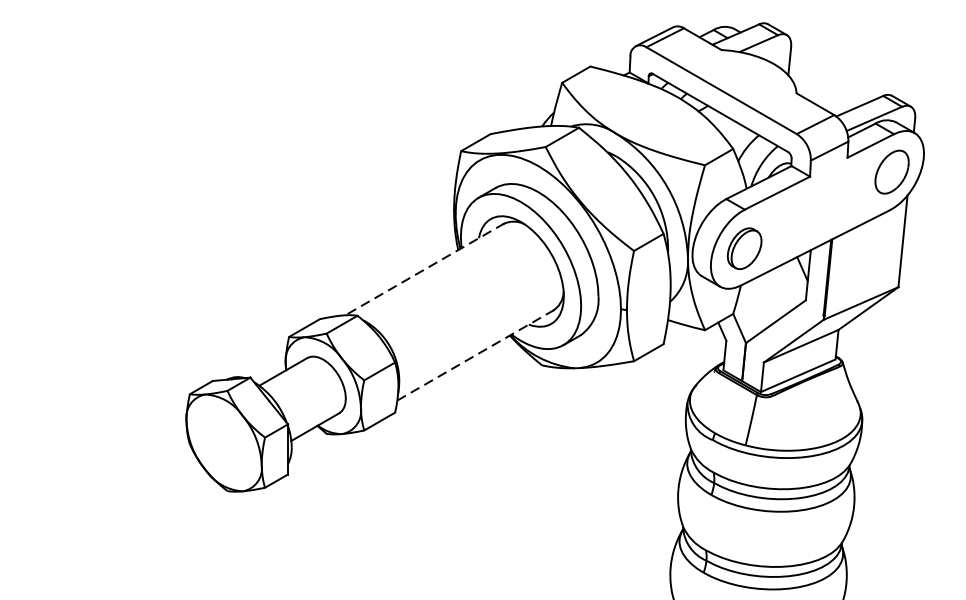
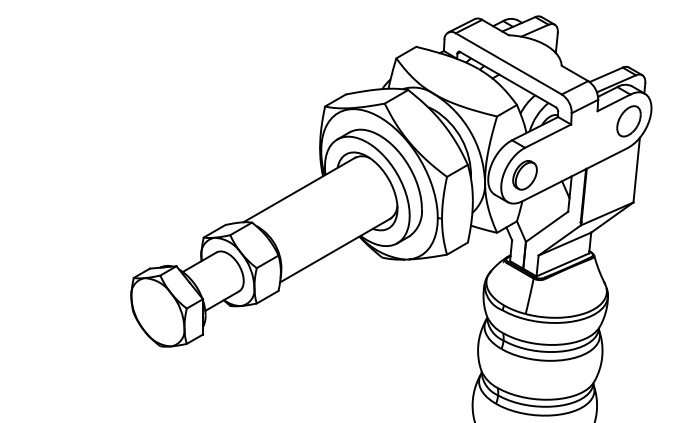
line: (424, 268) -> (299, 189), dashed -> solid
line: (475, 355) -> (335, 250), dashed -> solid

